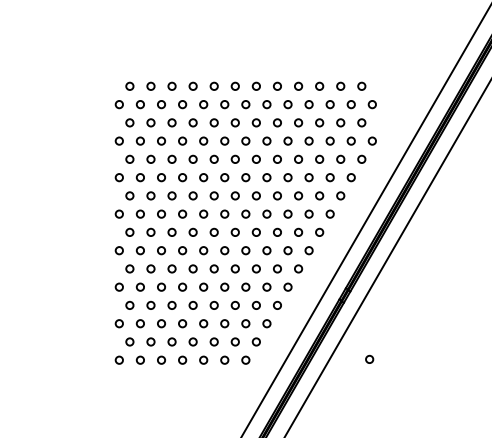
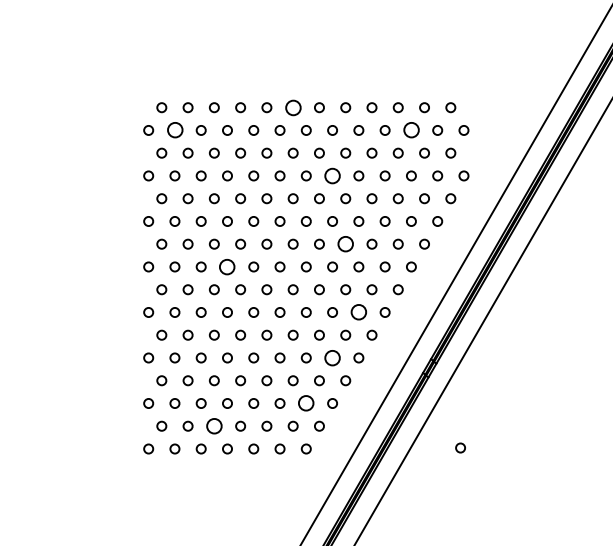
circle: (234, 85) -> (292, 106), size x1.6
circle: (139, 104) -> (173, 130), size x1.6
circle: (329, 104) -> (410, 130), size x1.6
circle: (266, 140) -> (332, 175), size x1.6
circle: (277, 195) -> (345, 243), size x1.6
circle: (182, 213) -> (227, 266), size x1.6
circle: (287, 250) -> (358, 312), size x1.6
circle: (266, 286) -> (332, 357), size x1.6
circle: (245, 323) -> (305, 403), size x1.6
circle: (171, 341) -> (213, 425), size x1.6

